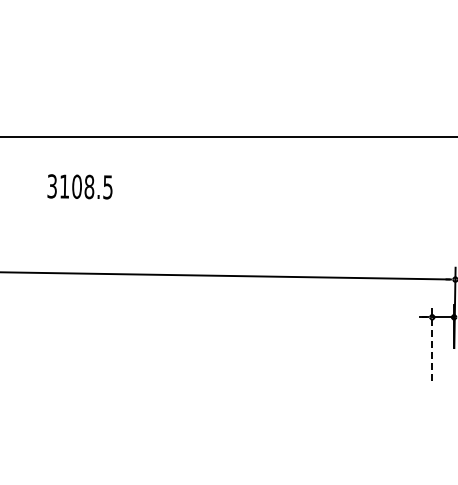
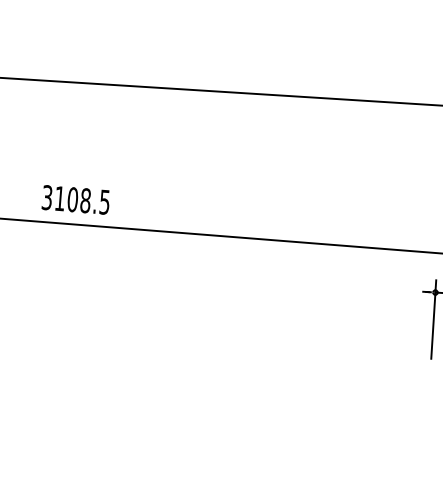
text: (79, 186) -> (75, 199), moved
line: (432, 343) -> (434, 319), dashed -> solid

